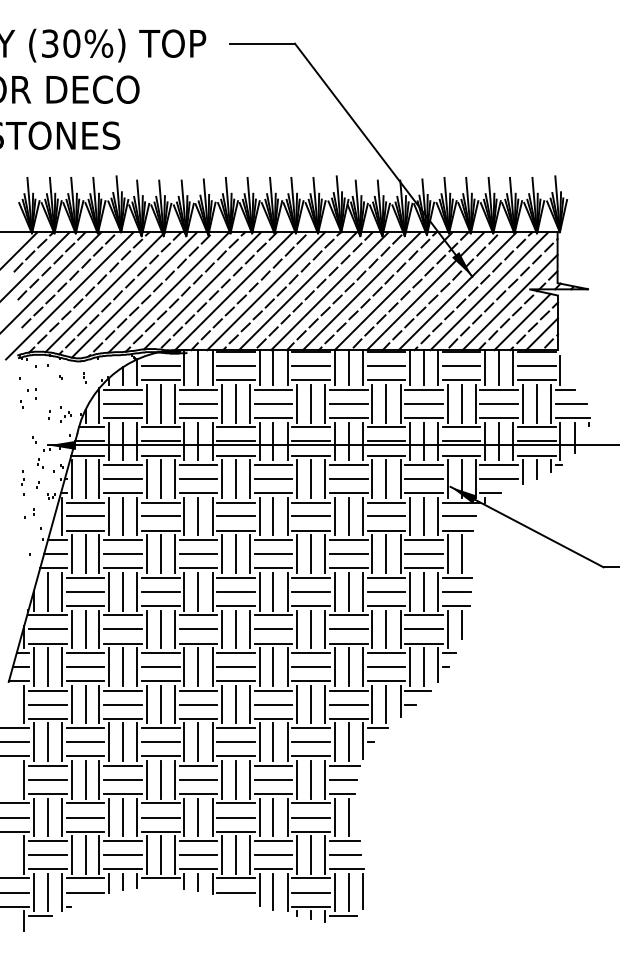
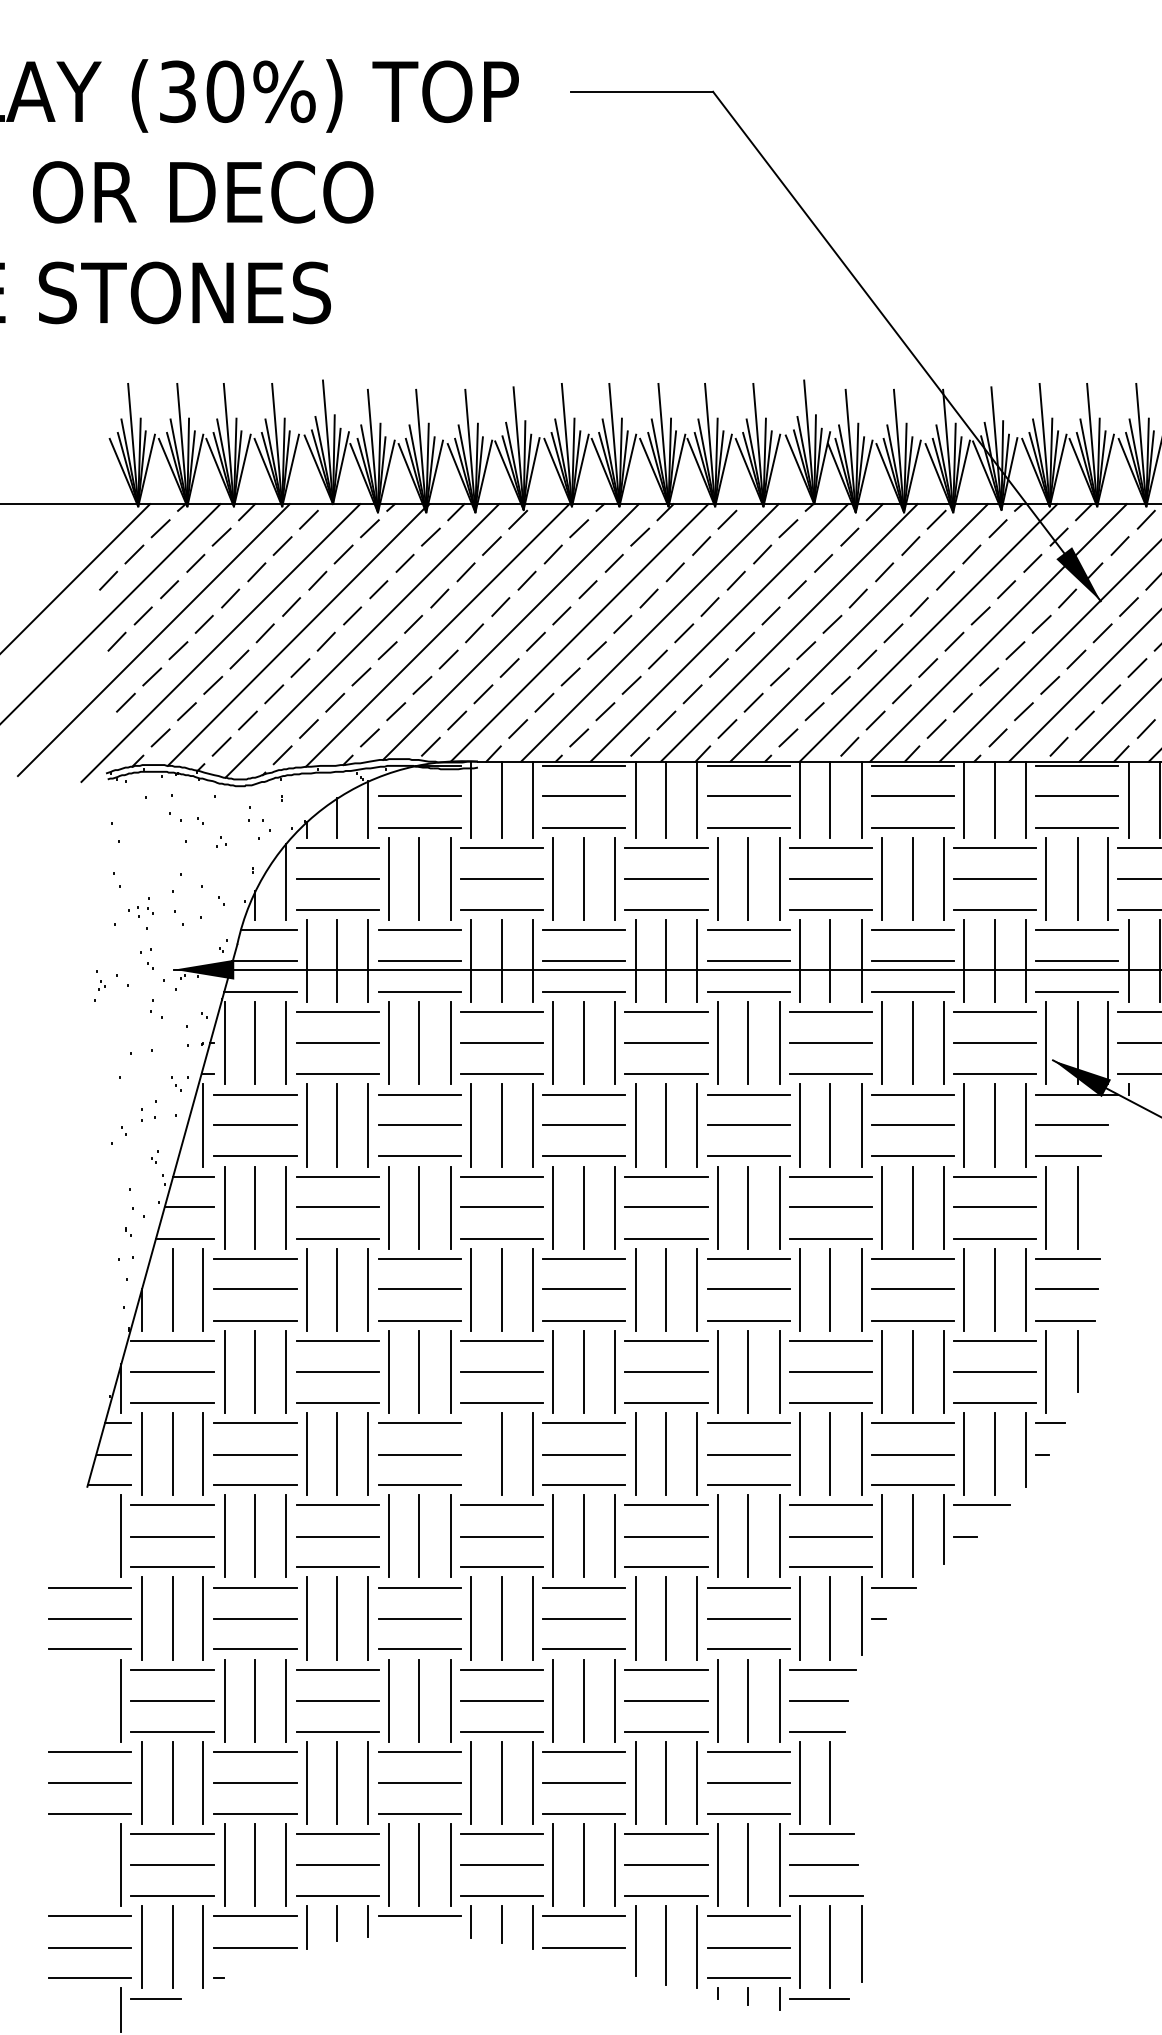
part: (84, 377) -> (252, 821), size x1.6
part: (31, 393) -> (137, 917), moved
part: (22, 477) -> (95, 985), moved
line: (184, 666) -> (471, 1452), removed

